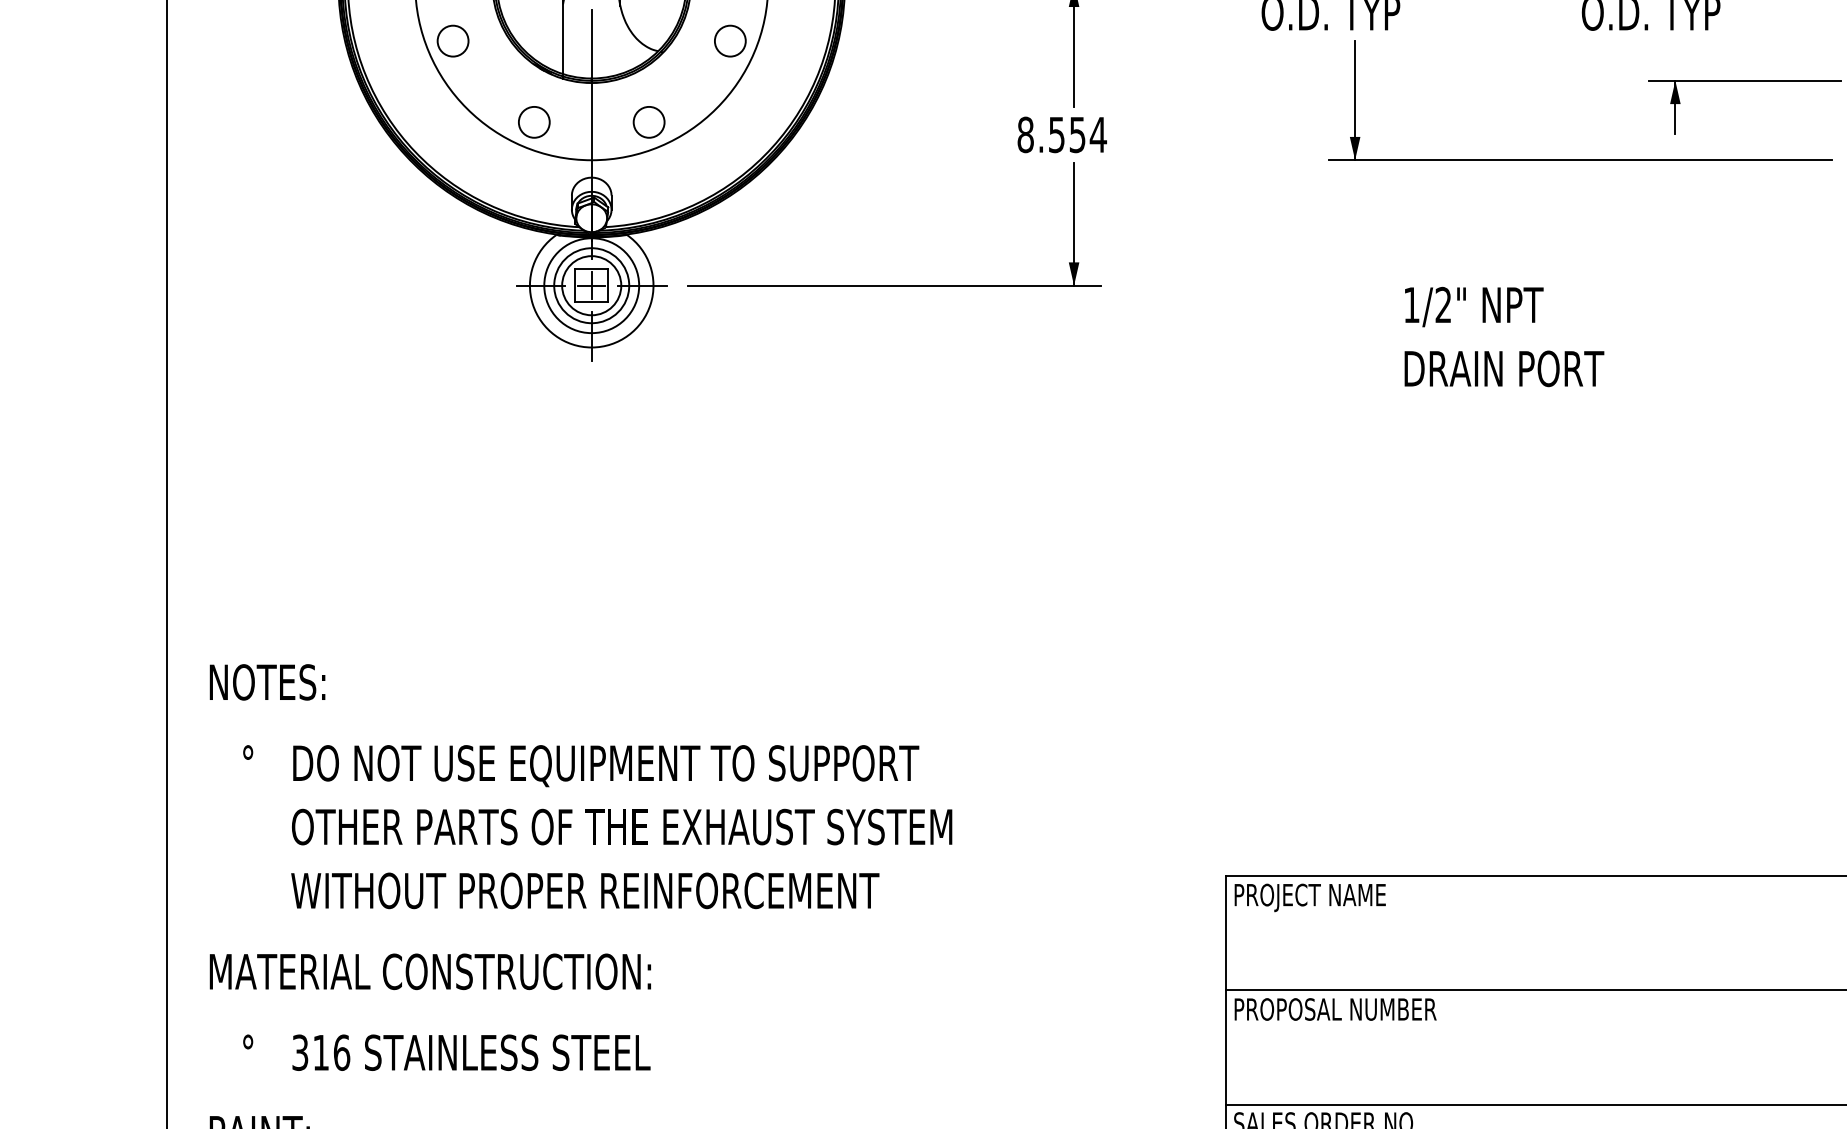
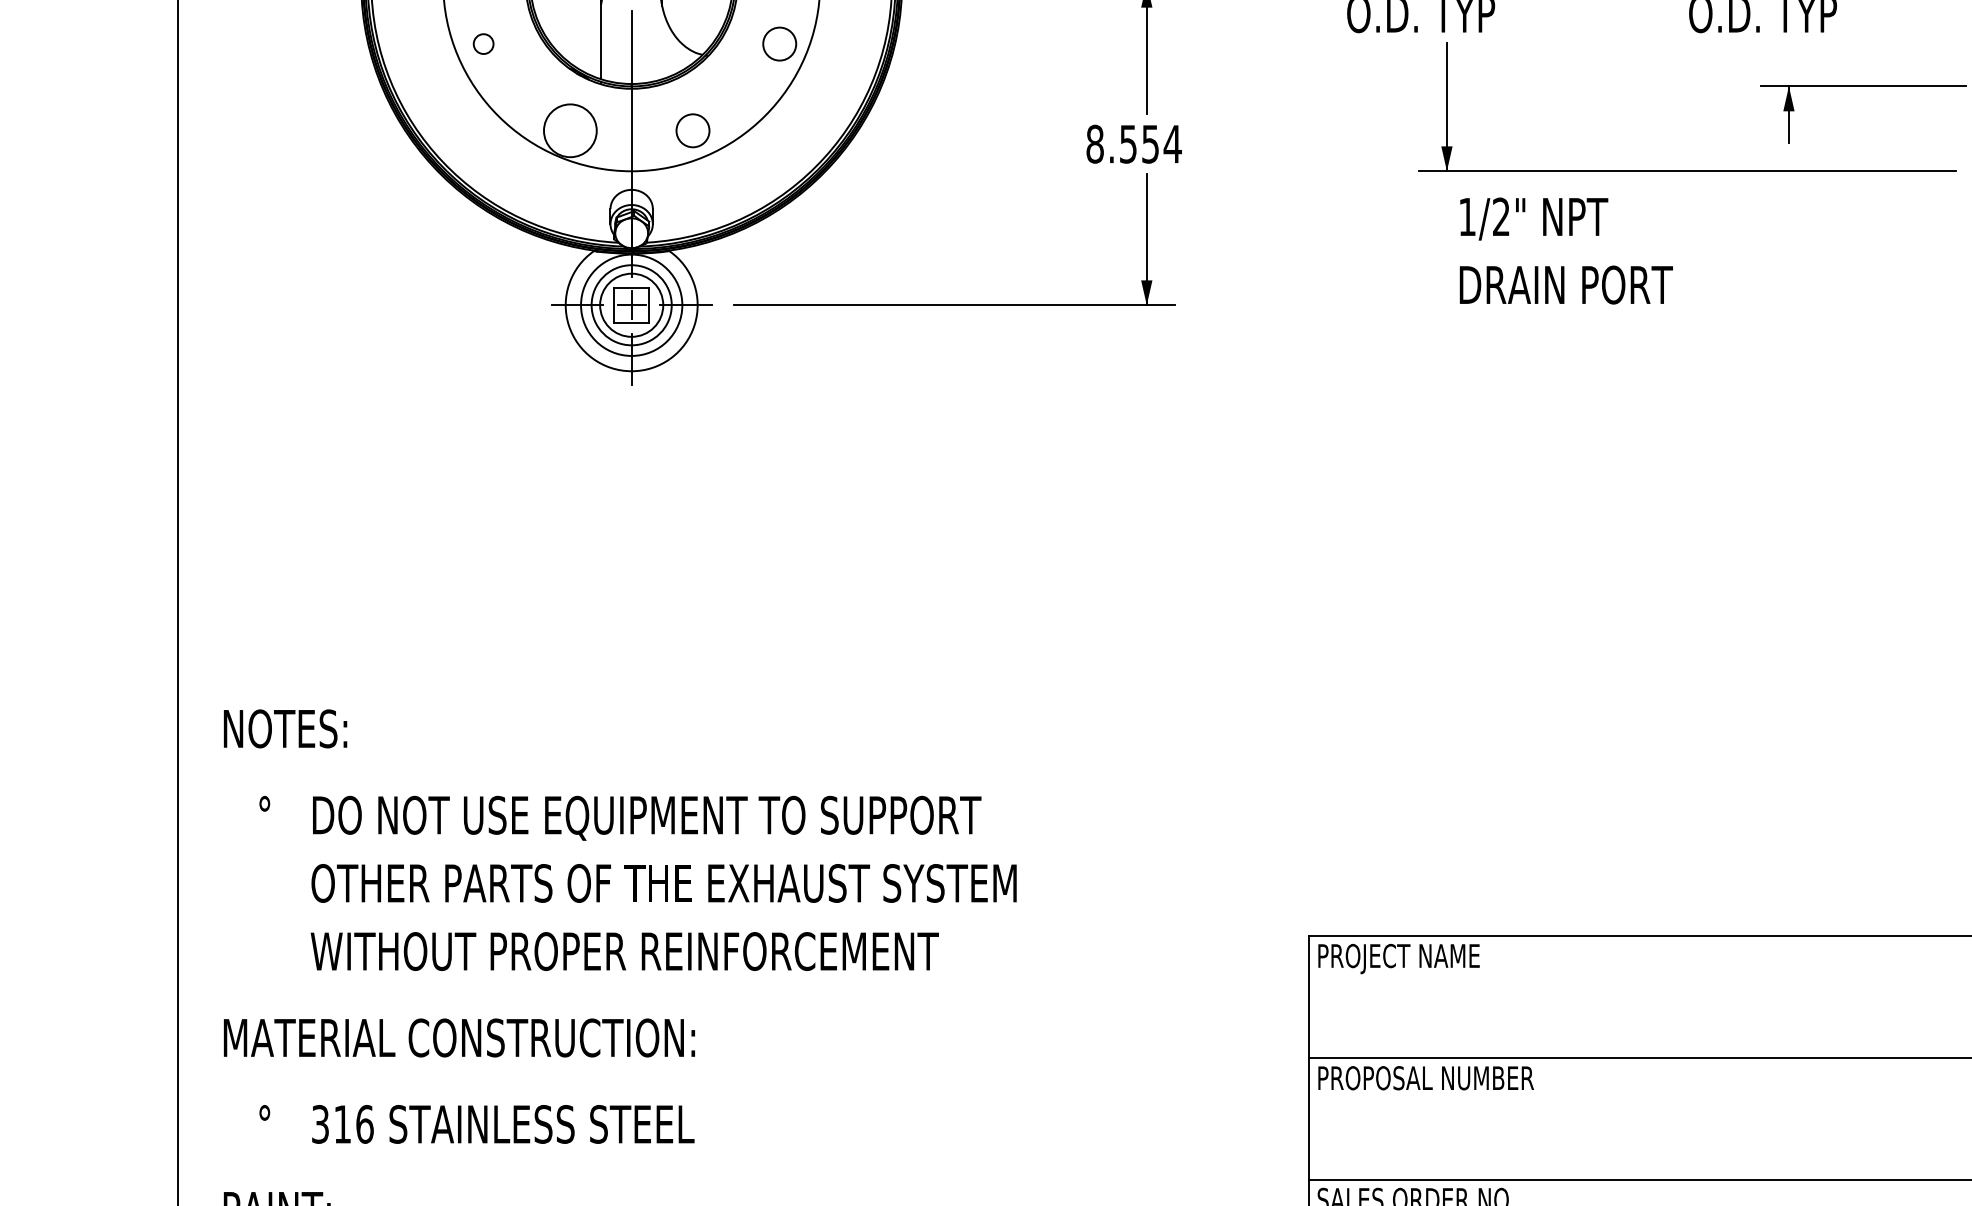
circle: (452, 40) -> (483, 43), size x0.6
circle: (533, 122) -> (569, 130), size x1.6
text: (1503, 336) -> (1565, 250), moved

